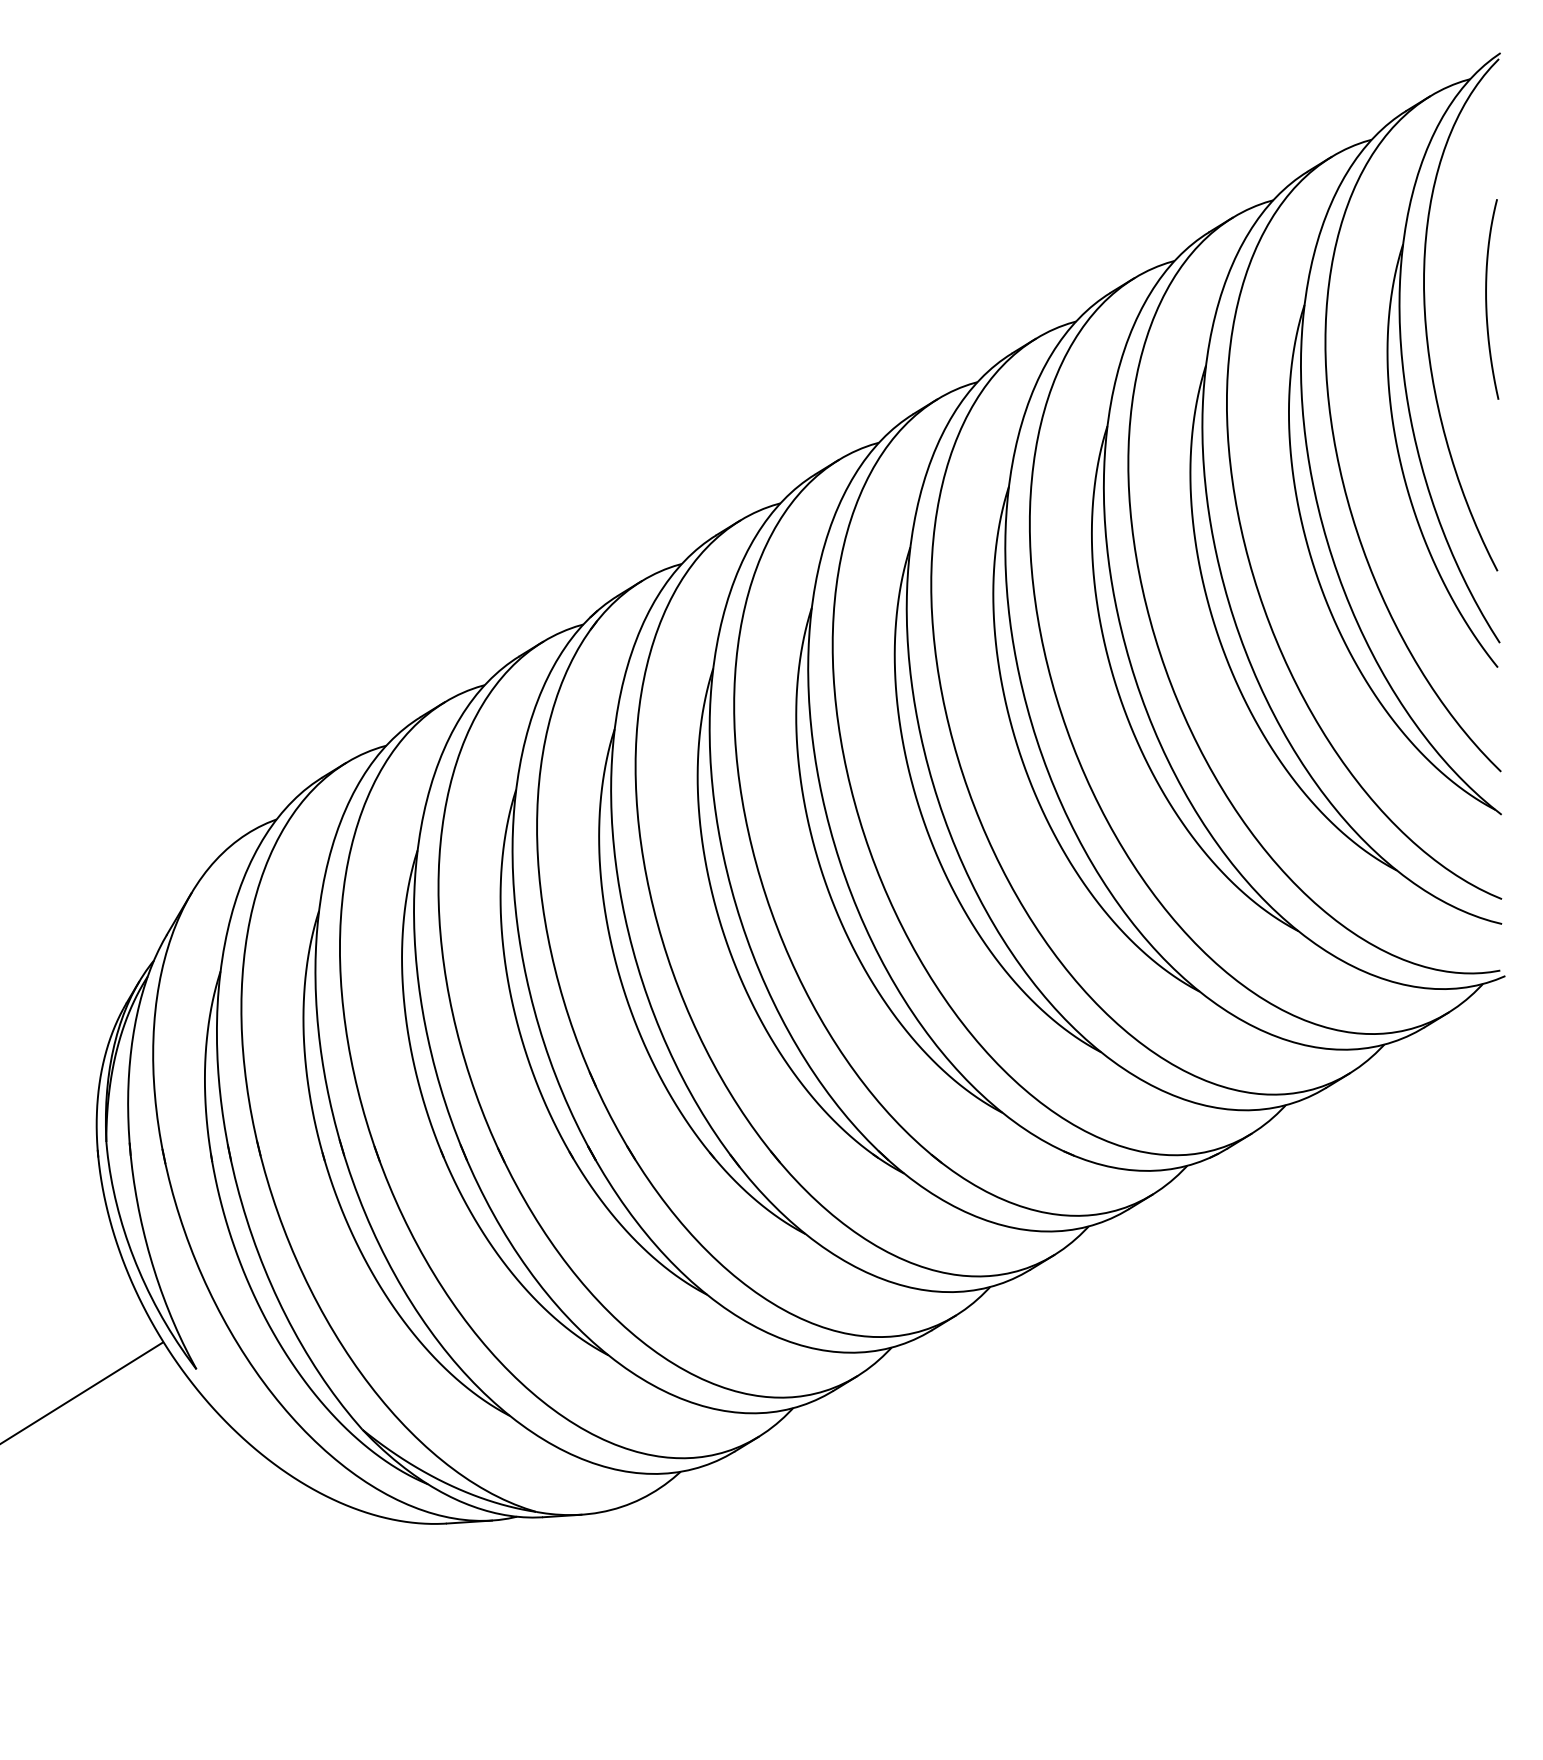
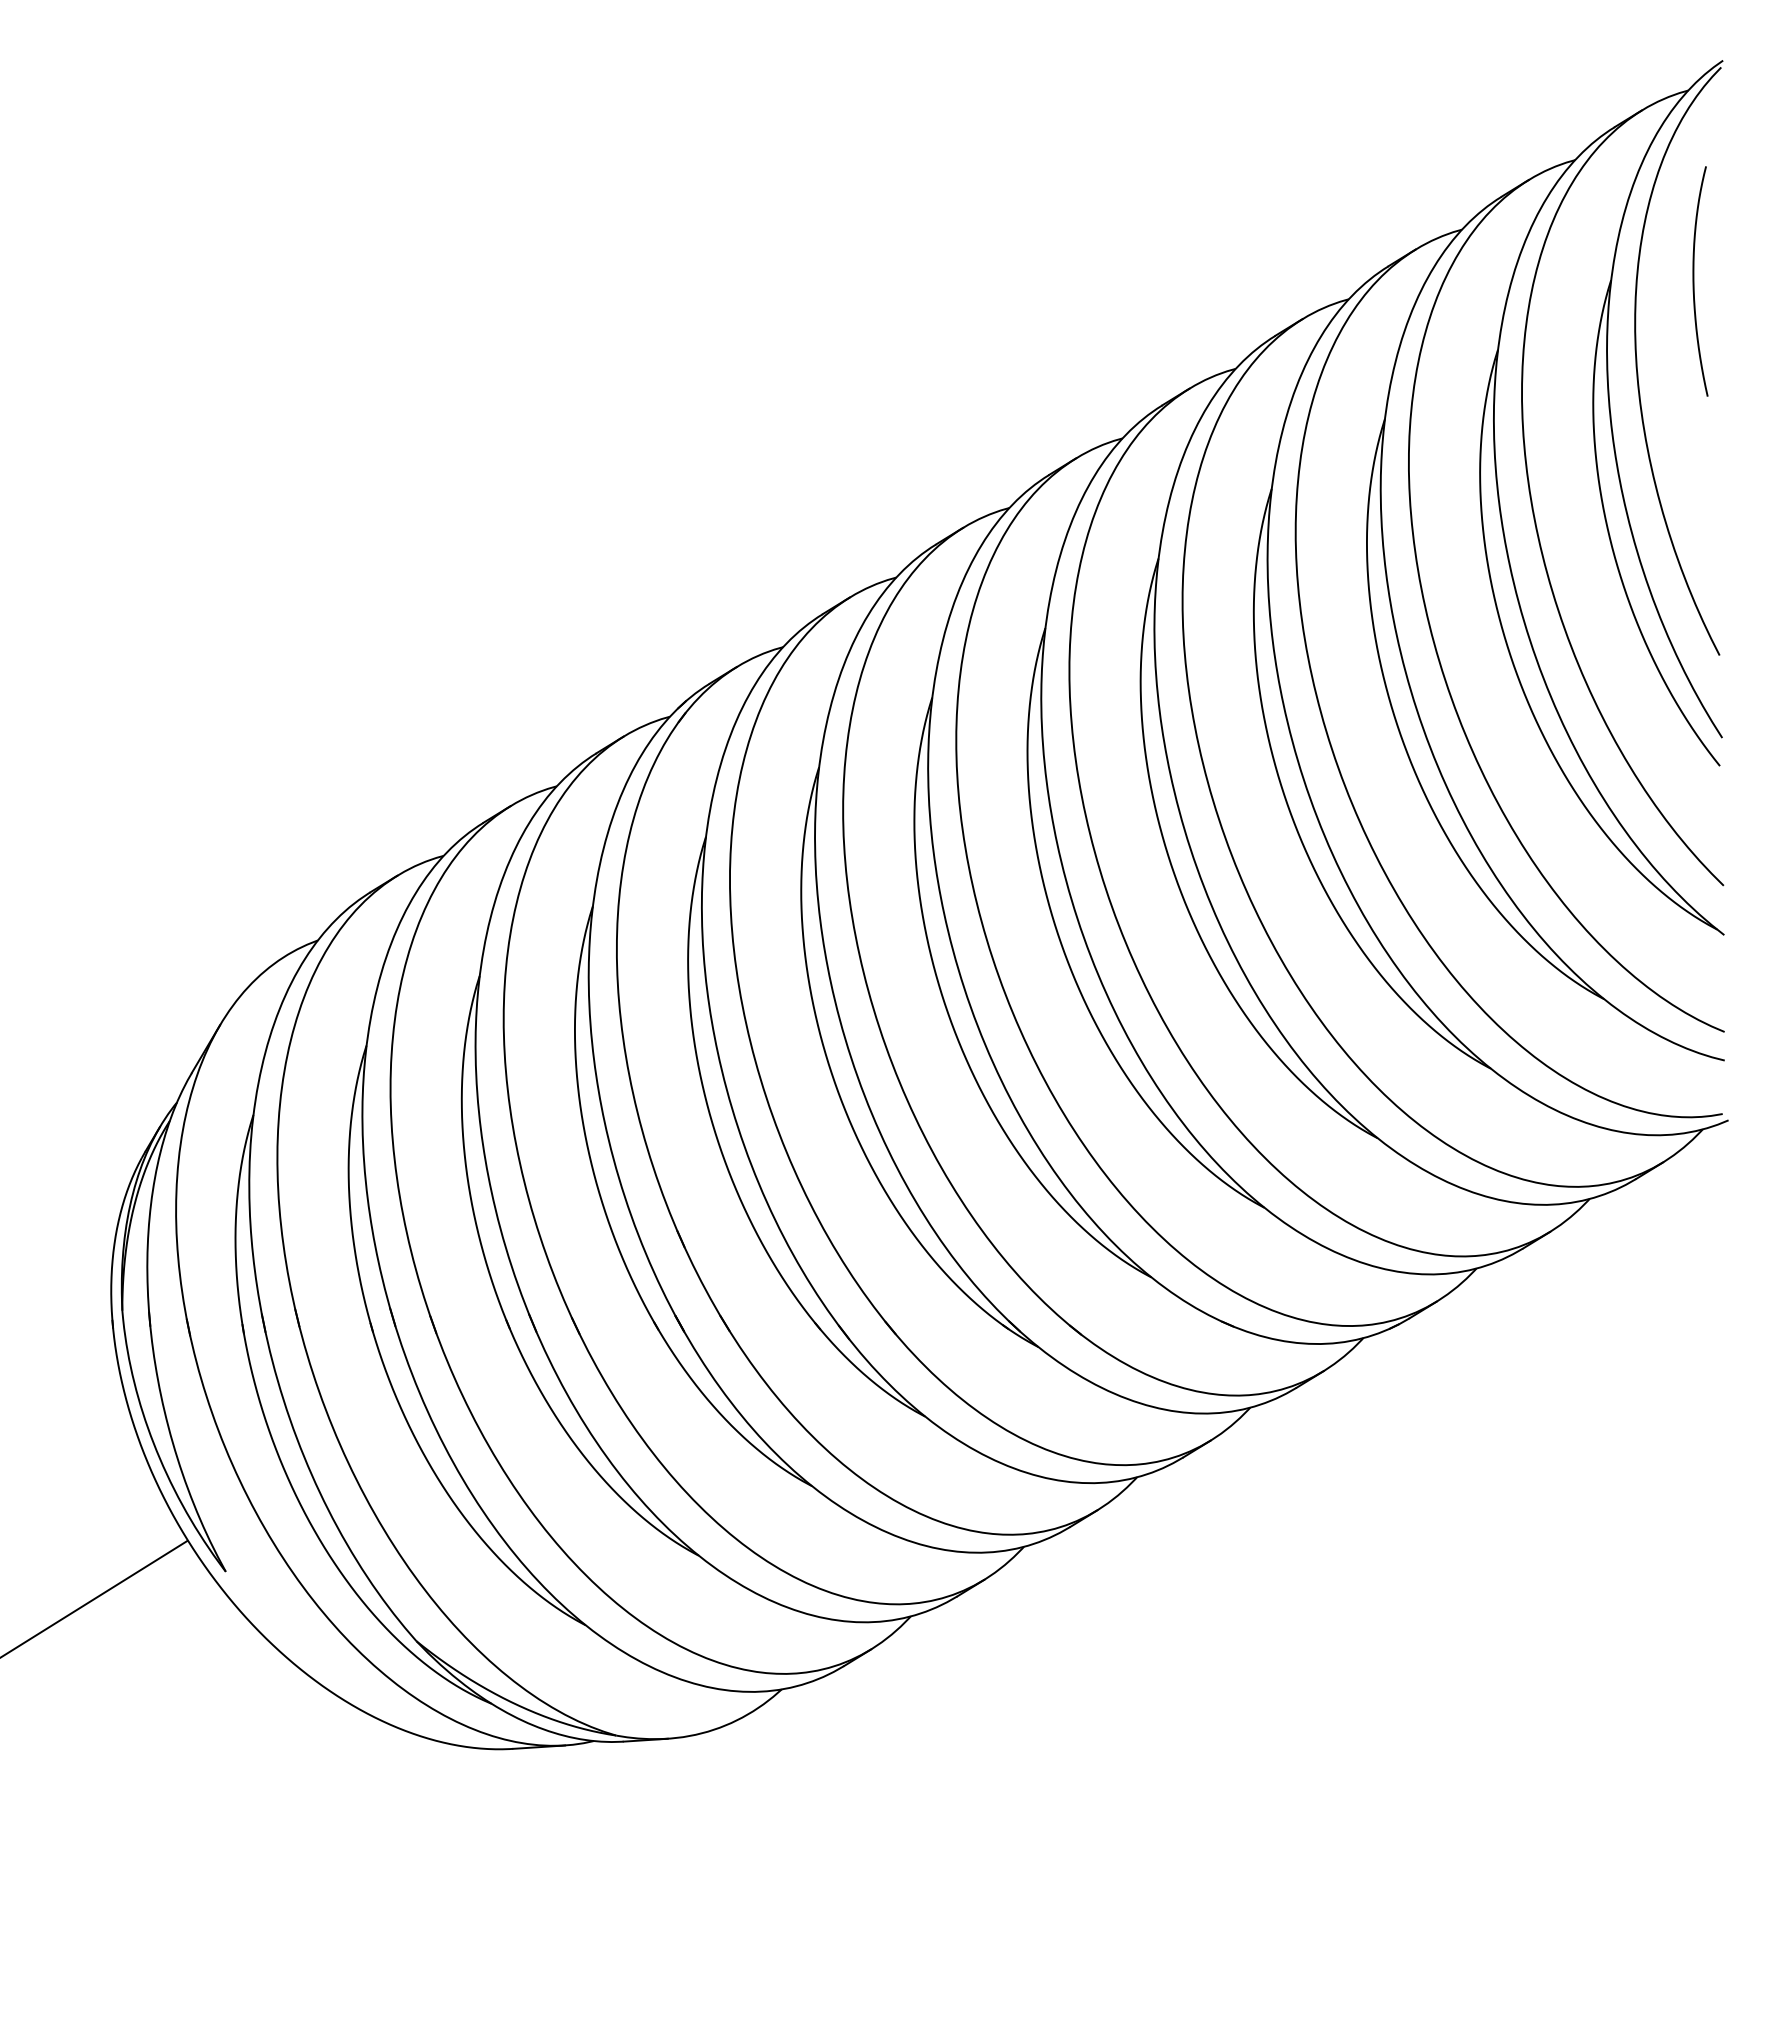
curve: (1487, 299) -> (1694, 281), moved

